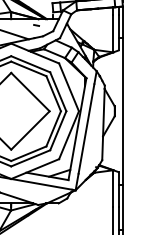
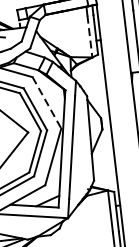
line: (113, 34) -> (90, 37), solid -> dashed
line: (69, 87) -> (47, 102), solid -> dashed

